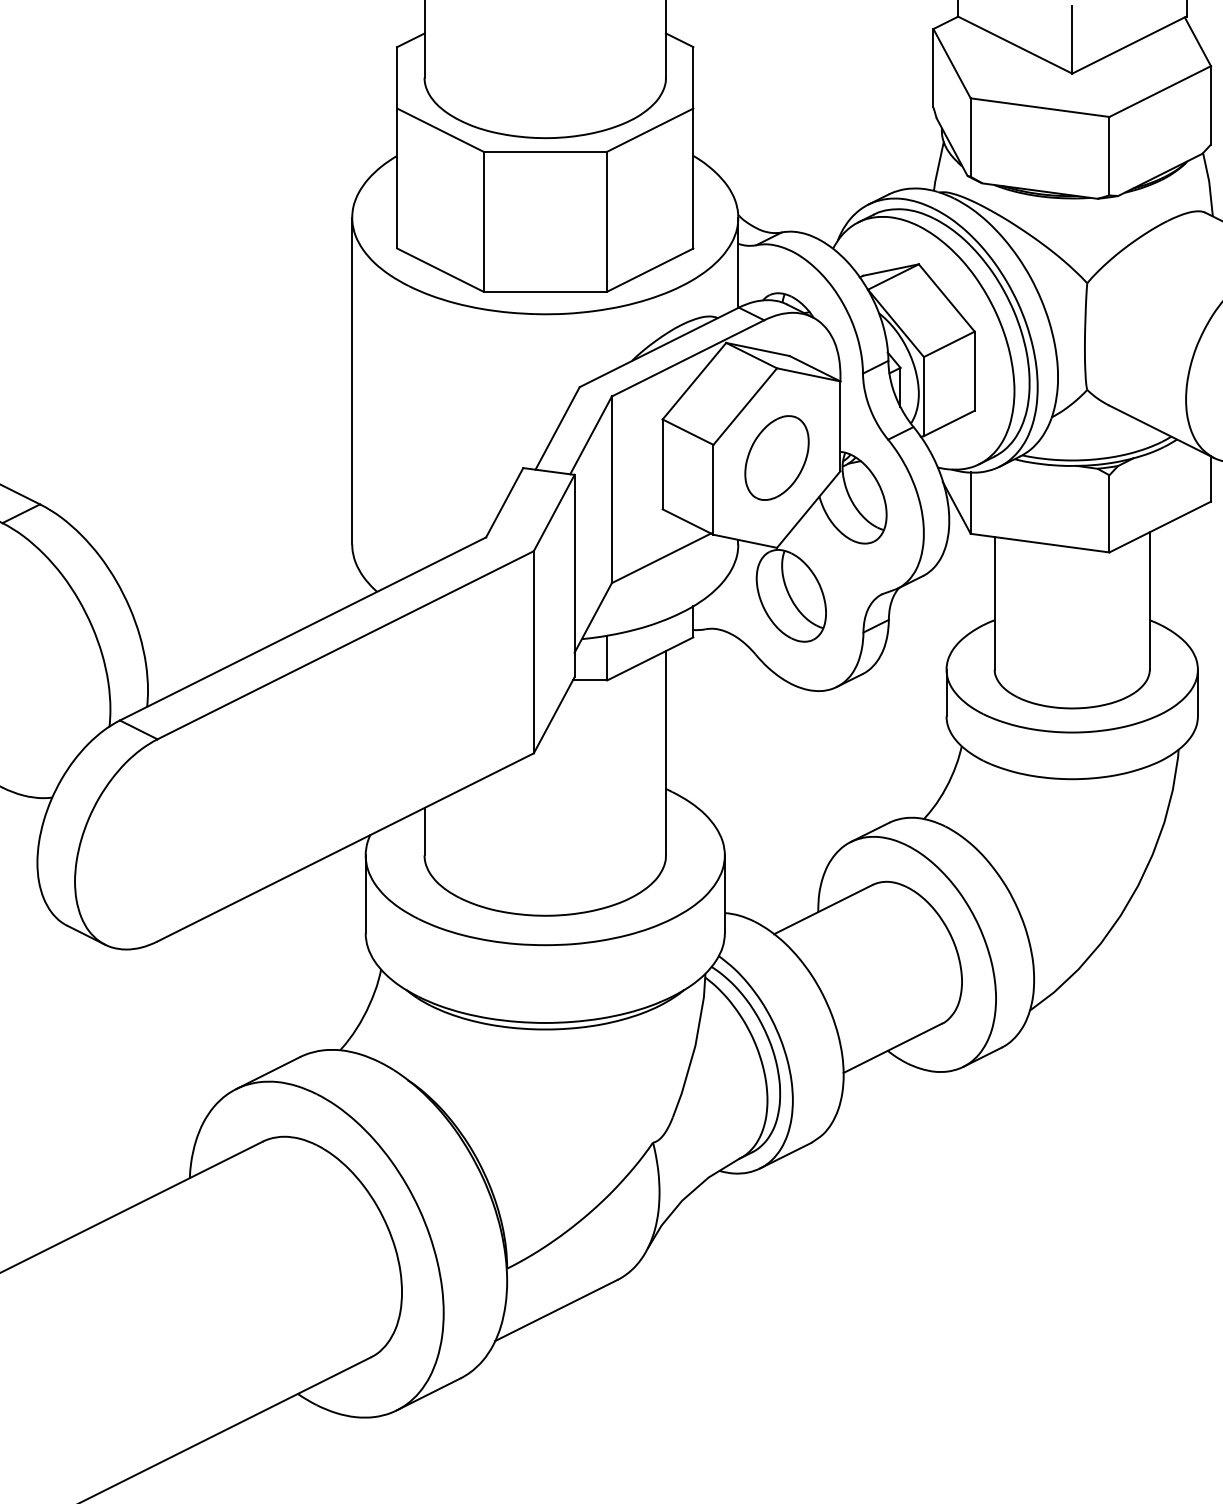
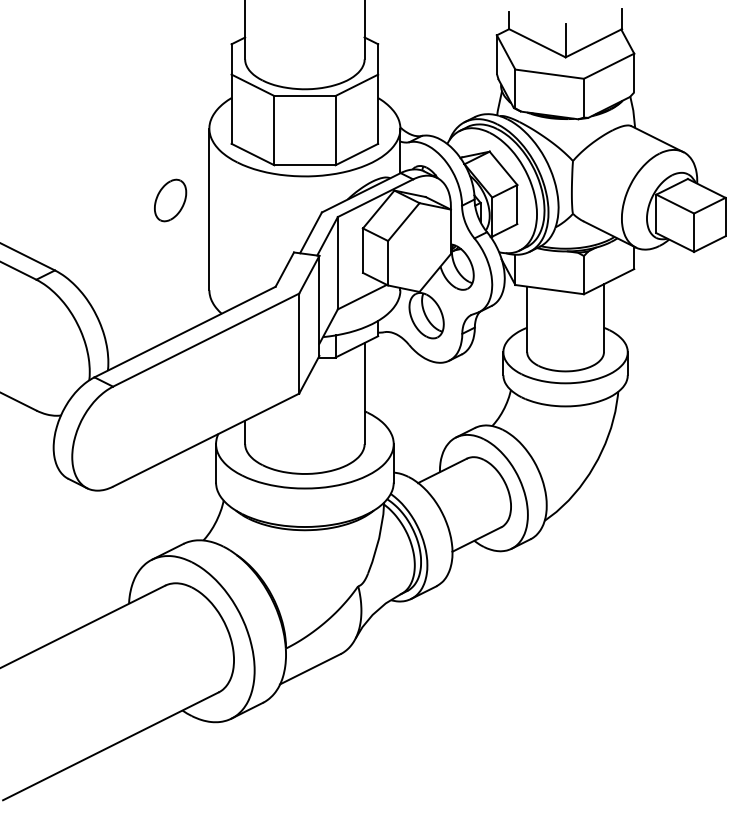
part: (776, 457) -> (170, 200), moved

